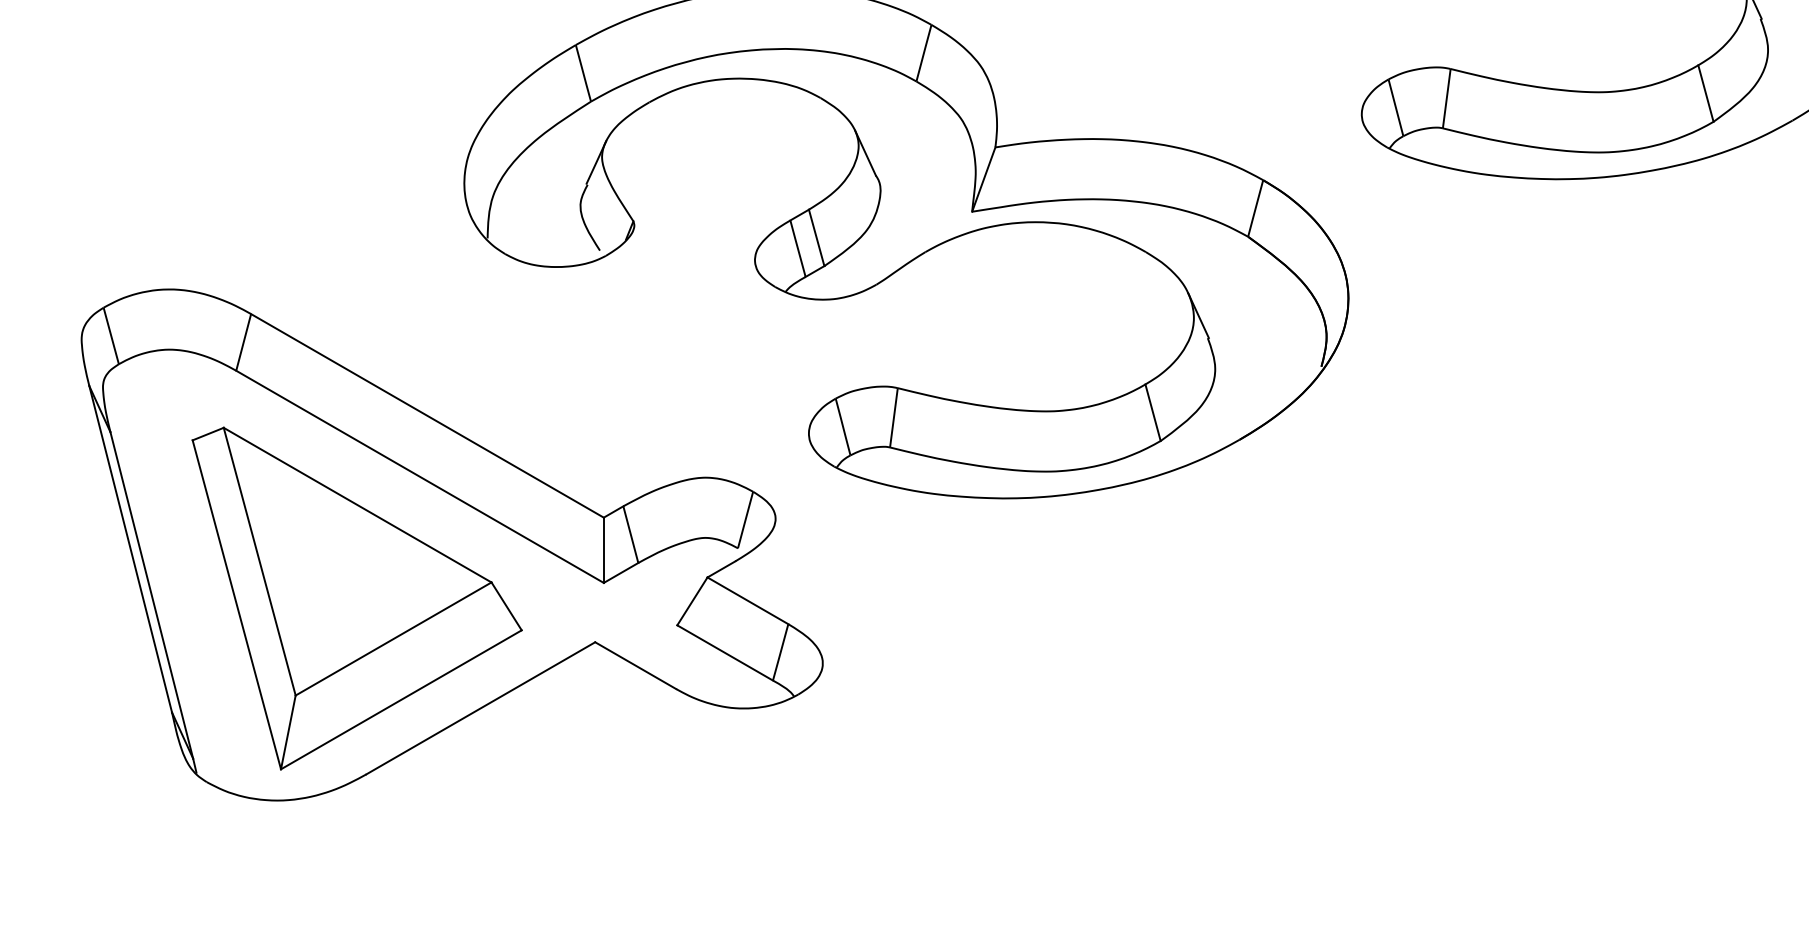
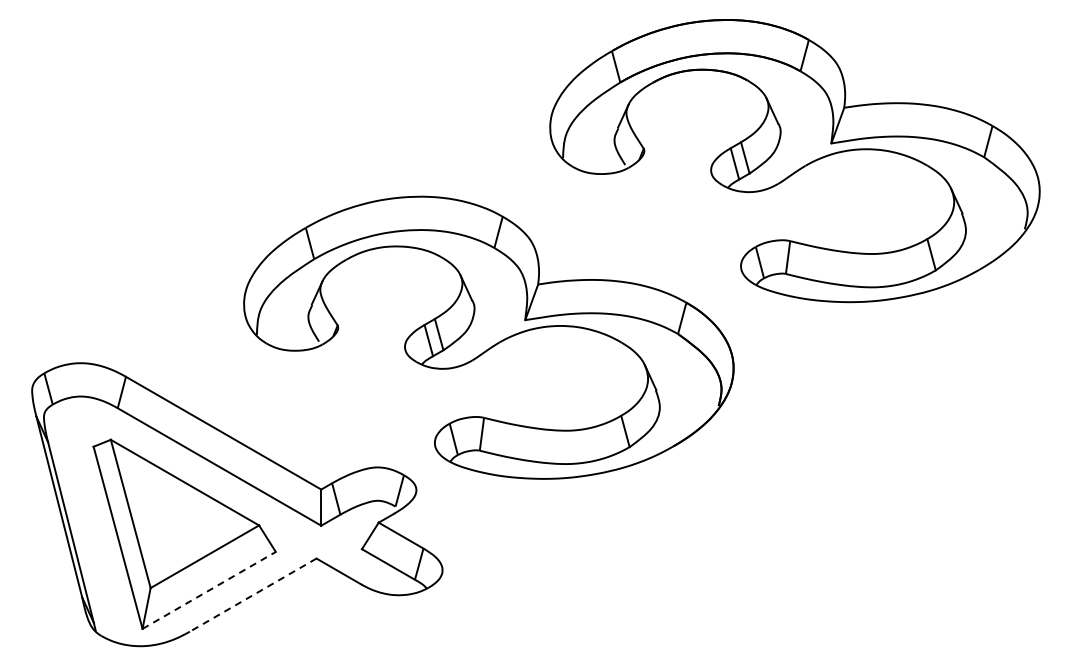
line: (401, 699) -> (209, 590), solid -> dashed
line: (479, 708) -> (252, 595), solid -> dashed

